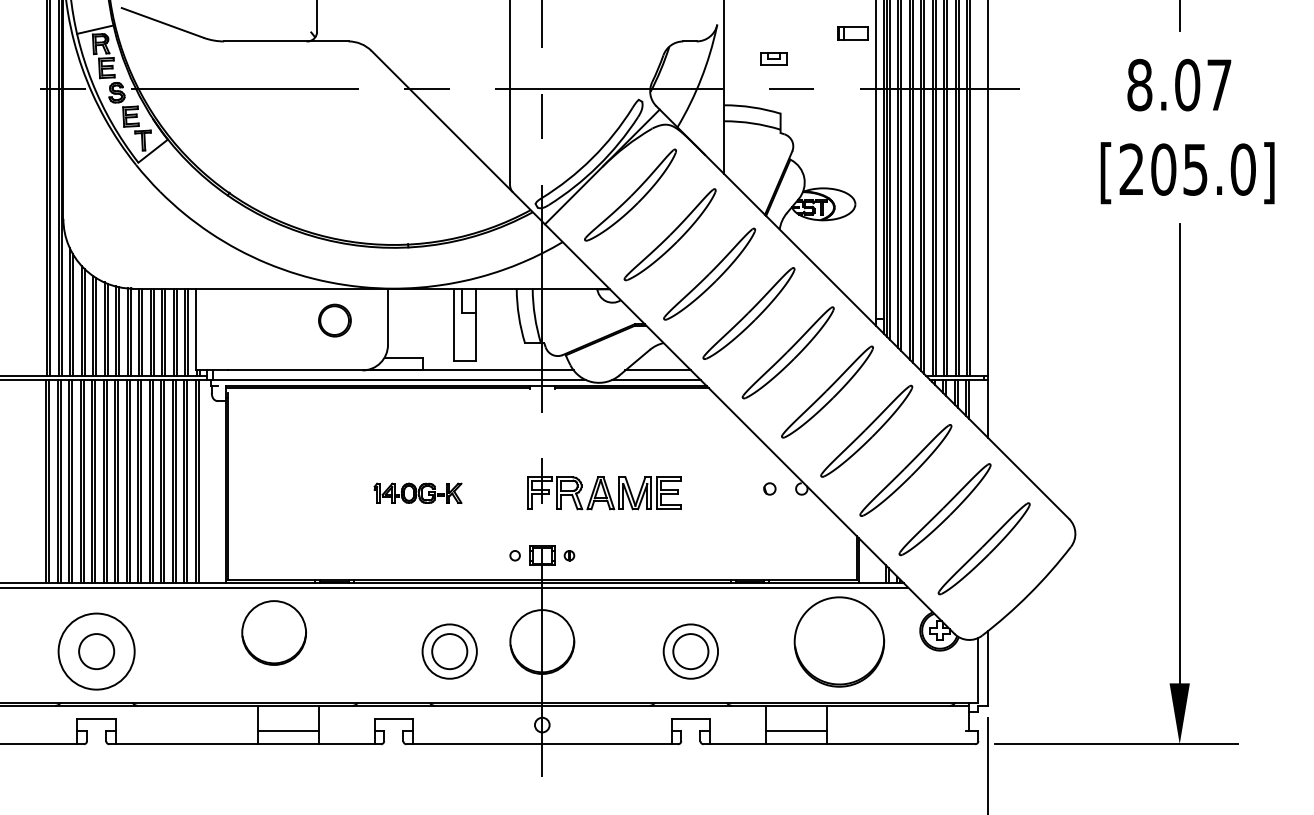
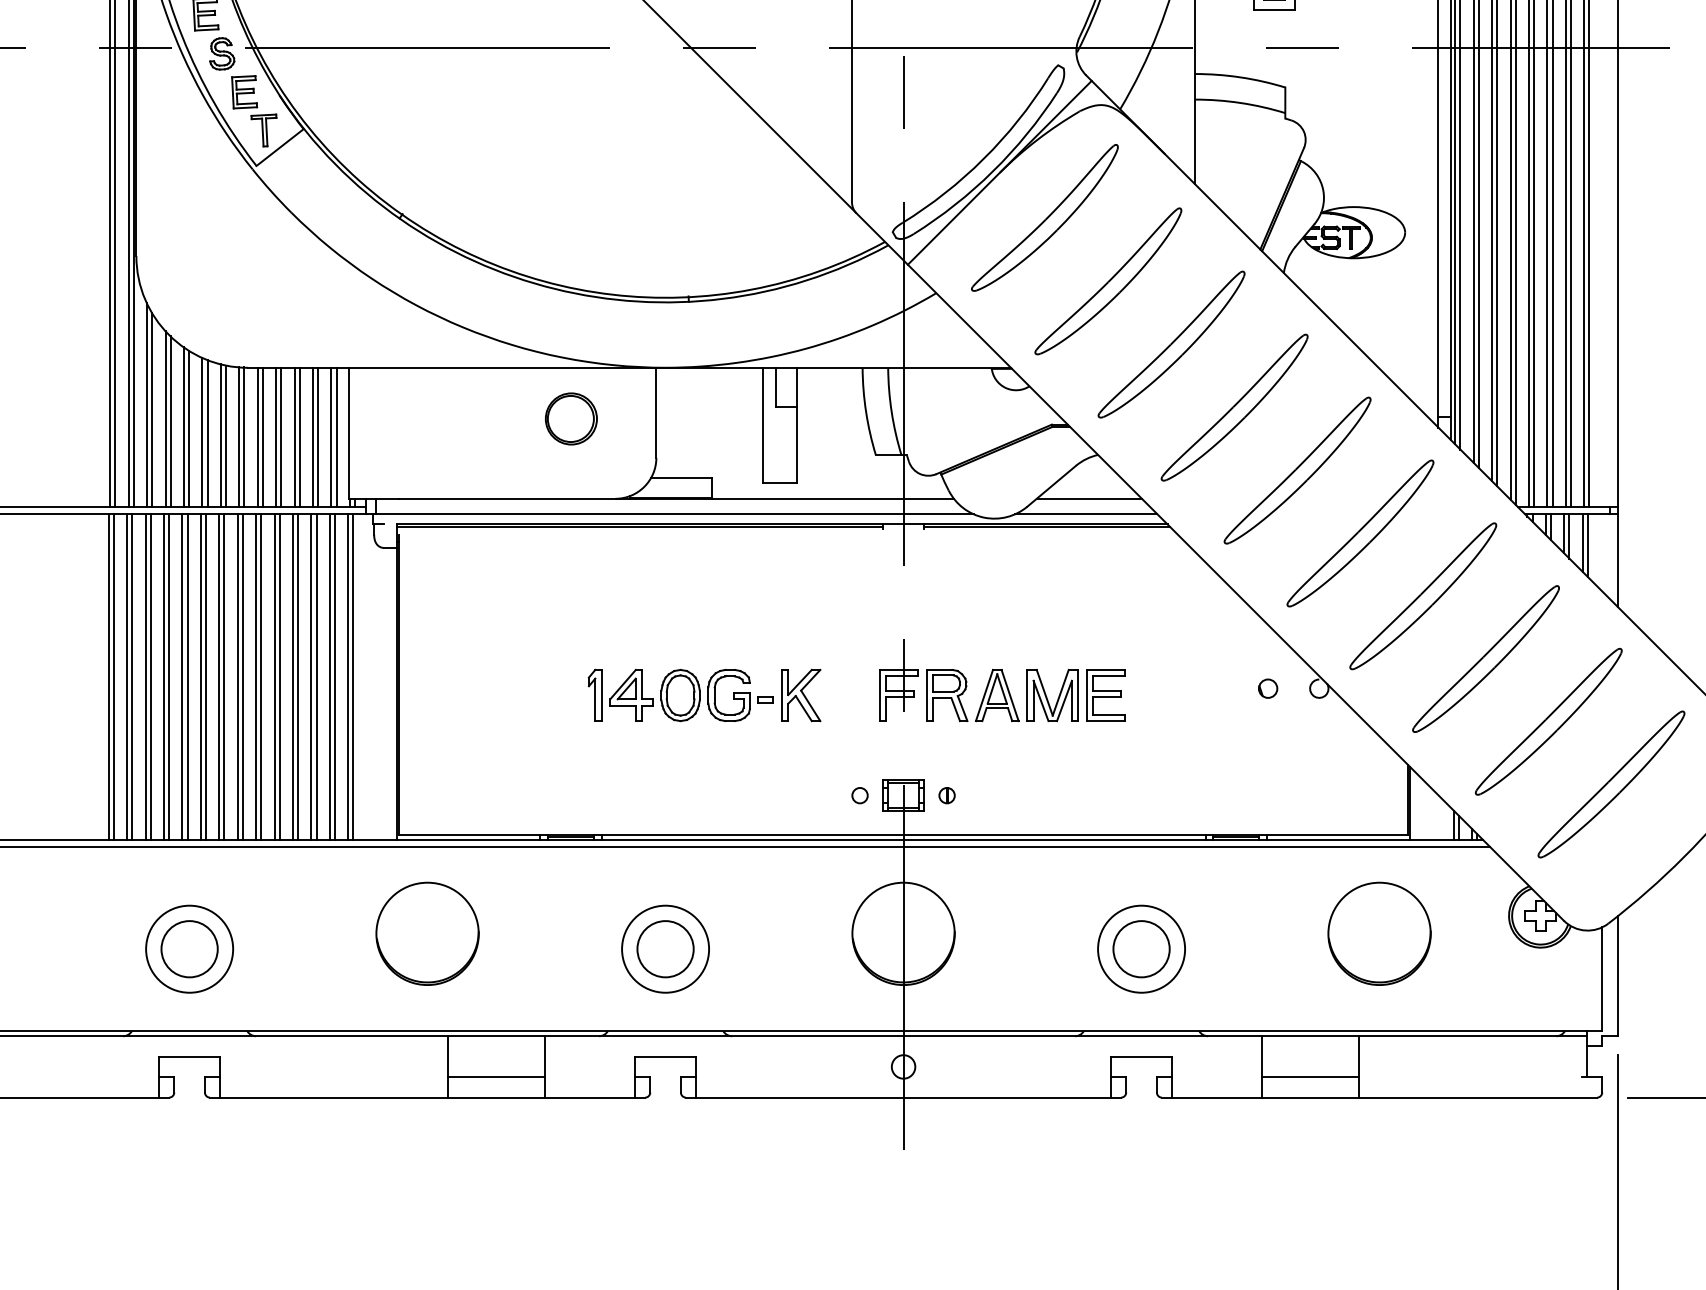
part: (417, 493) -> (703, 695), size x1.67
circle: (273, 632) -> (426, 933), moved
part: (839, 641) -> (1379, 933), size x0.71
circle: (96, 651) -> (189, 949), size x0.71
part: (449, 651) -> (665, 949), moved

